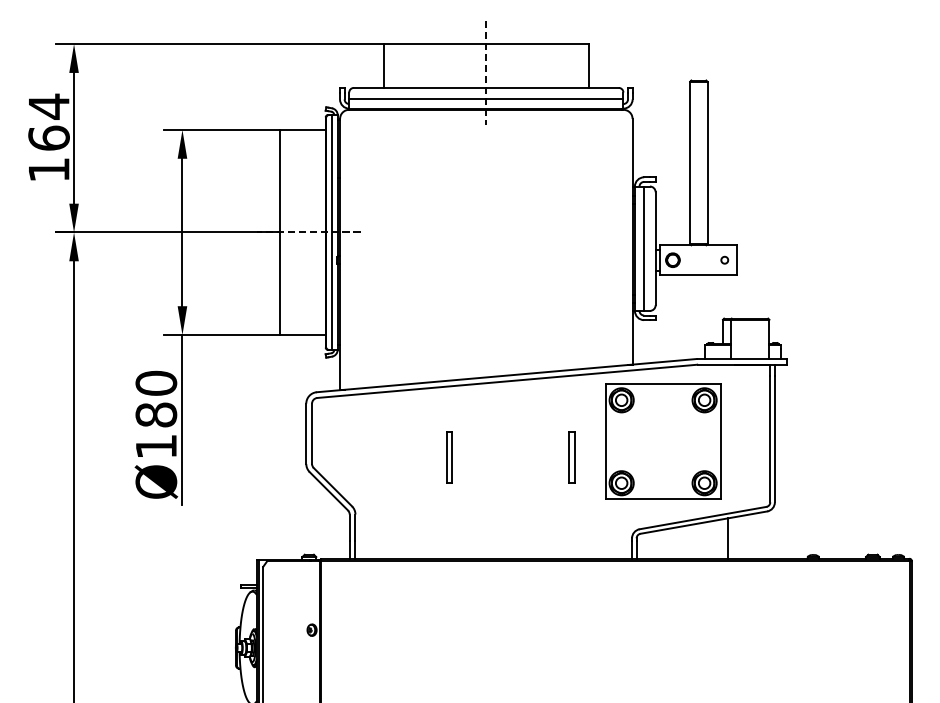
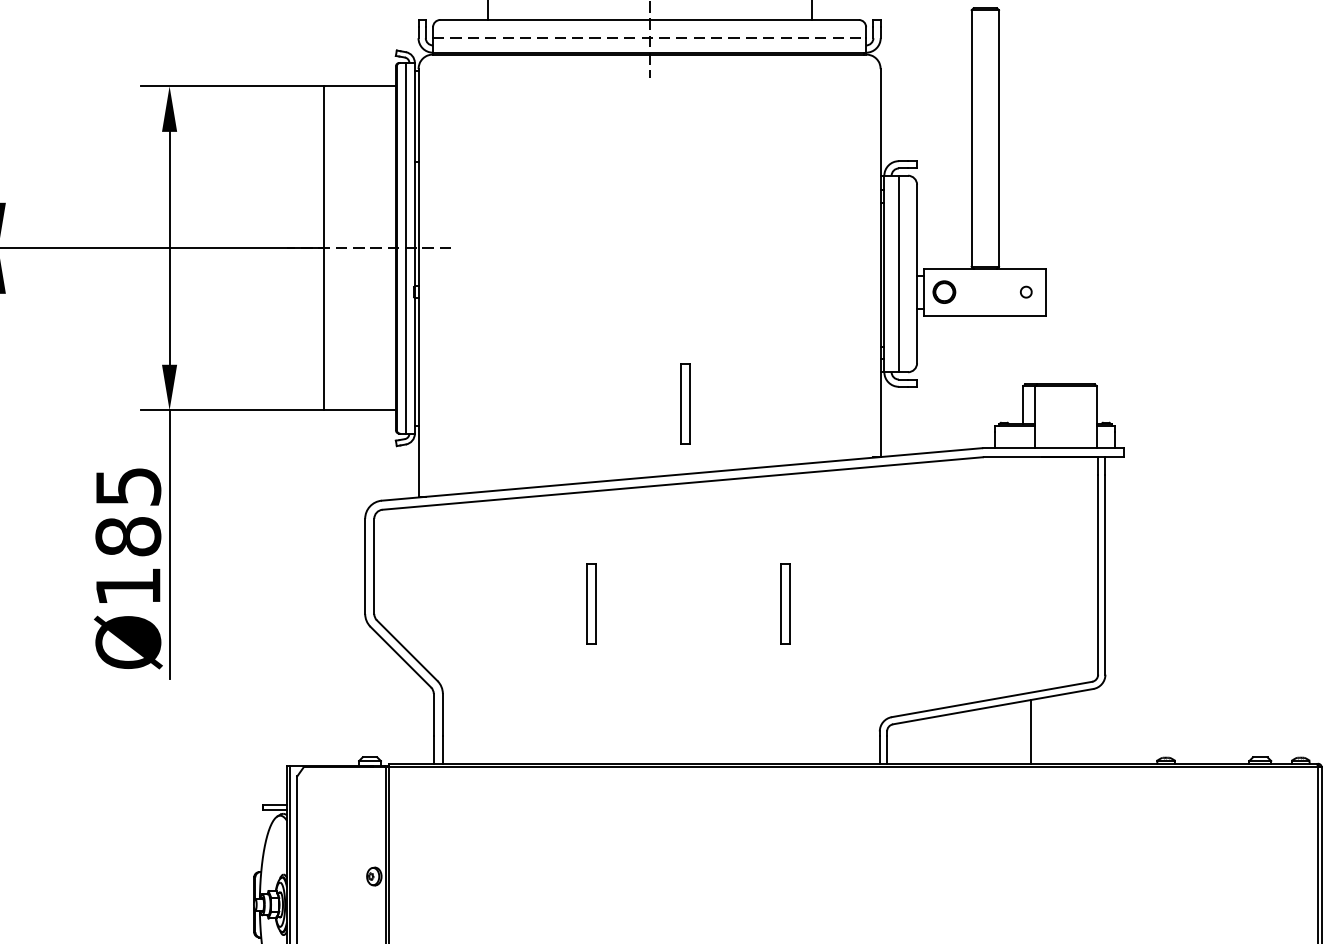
line: (486, 99) -> (649, 38), solid -> dashed
part: (508, 330) -> (684, 403), added
text: (156, 382) -> (128, 485), Ø180 -> Ø185
part: (663, 441) -> (929, 578), removed

